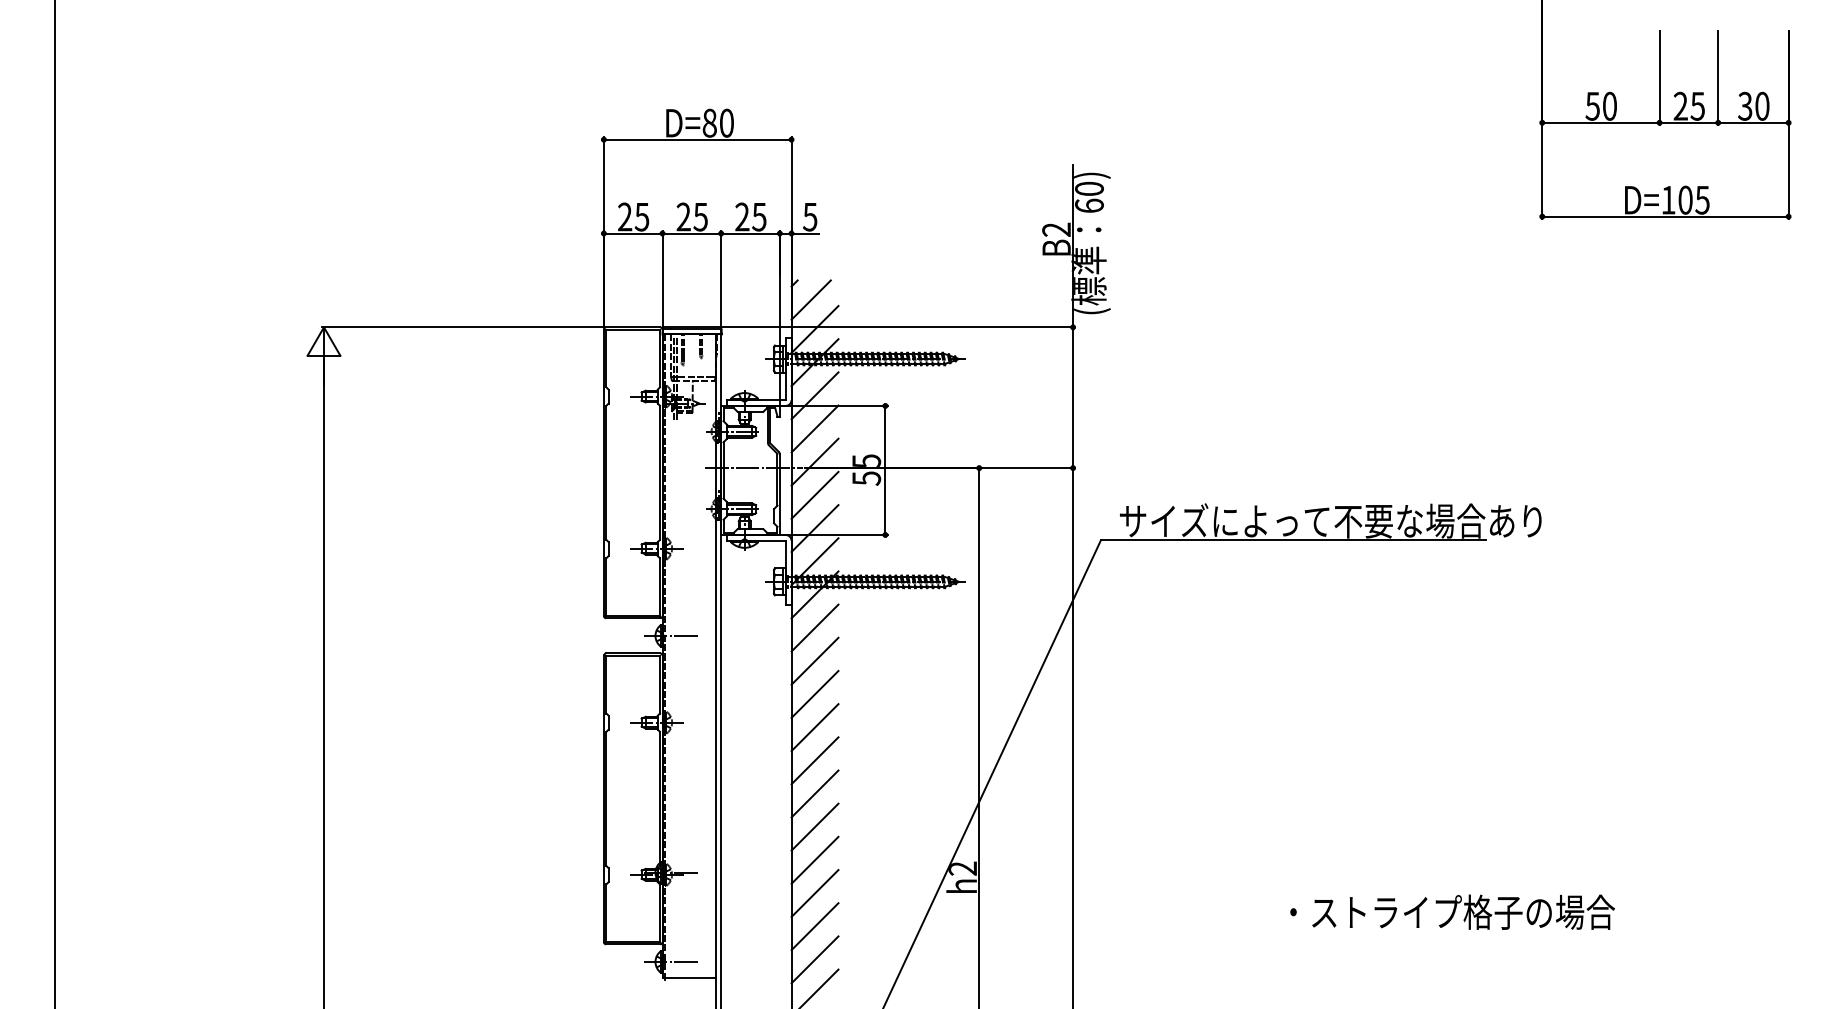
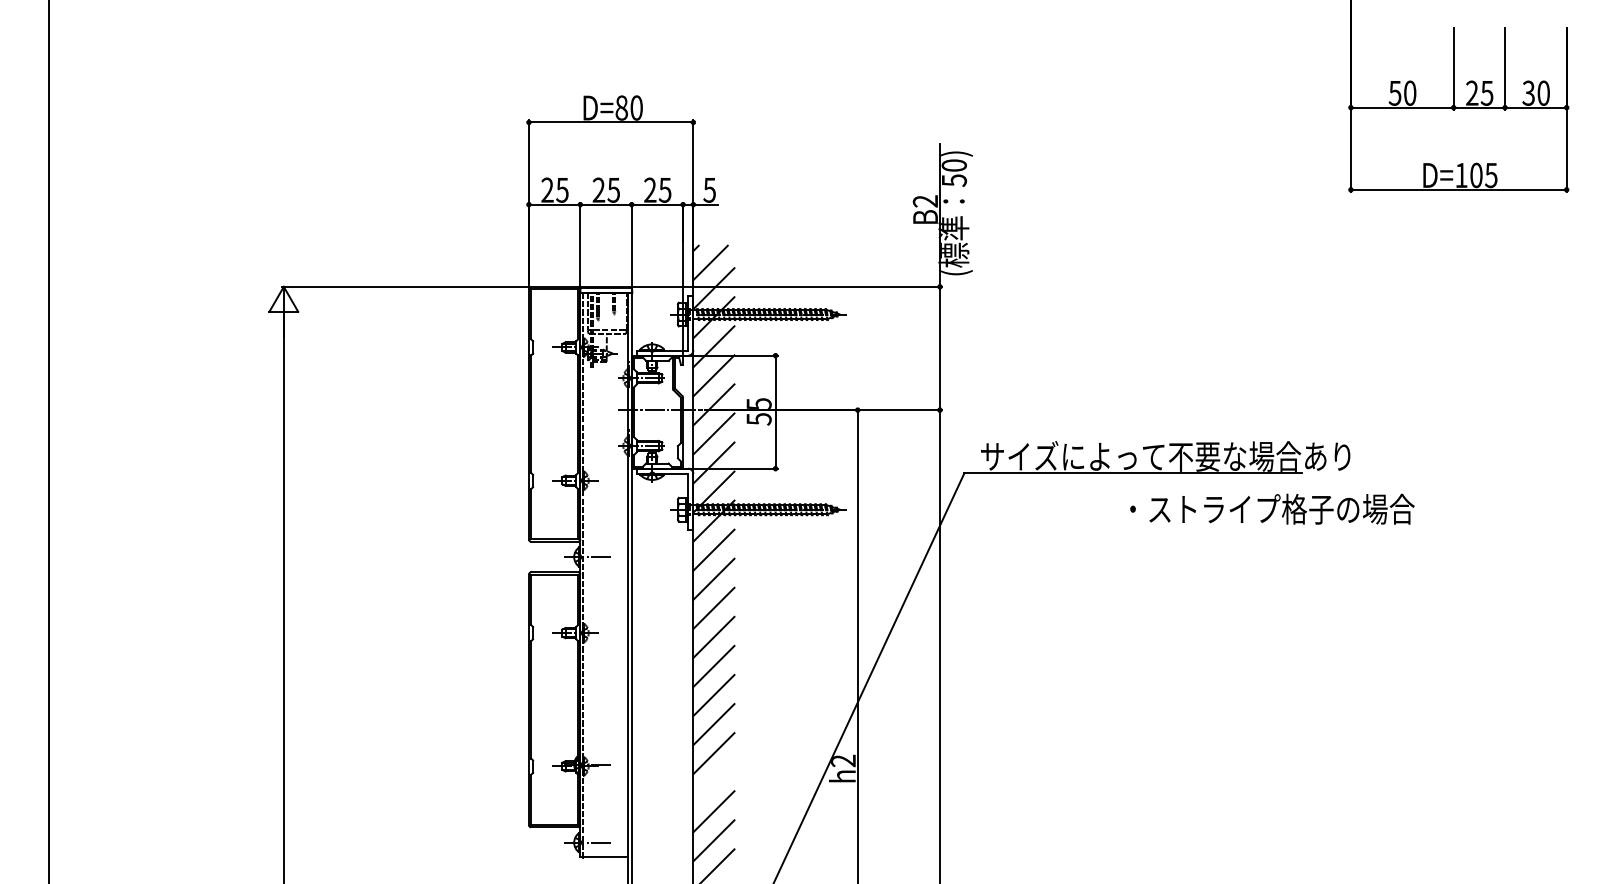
text: (1089, 205) -> (954, 180), 60) -> 50)
line: (814, 893) -> (713, 782), removed
text: (1452, 911) -> (1272, 508), moved

